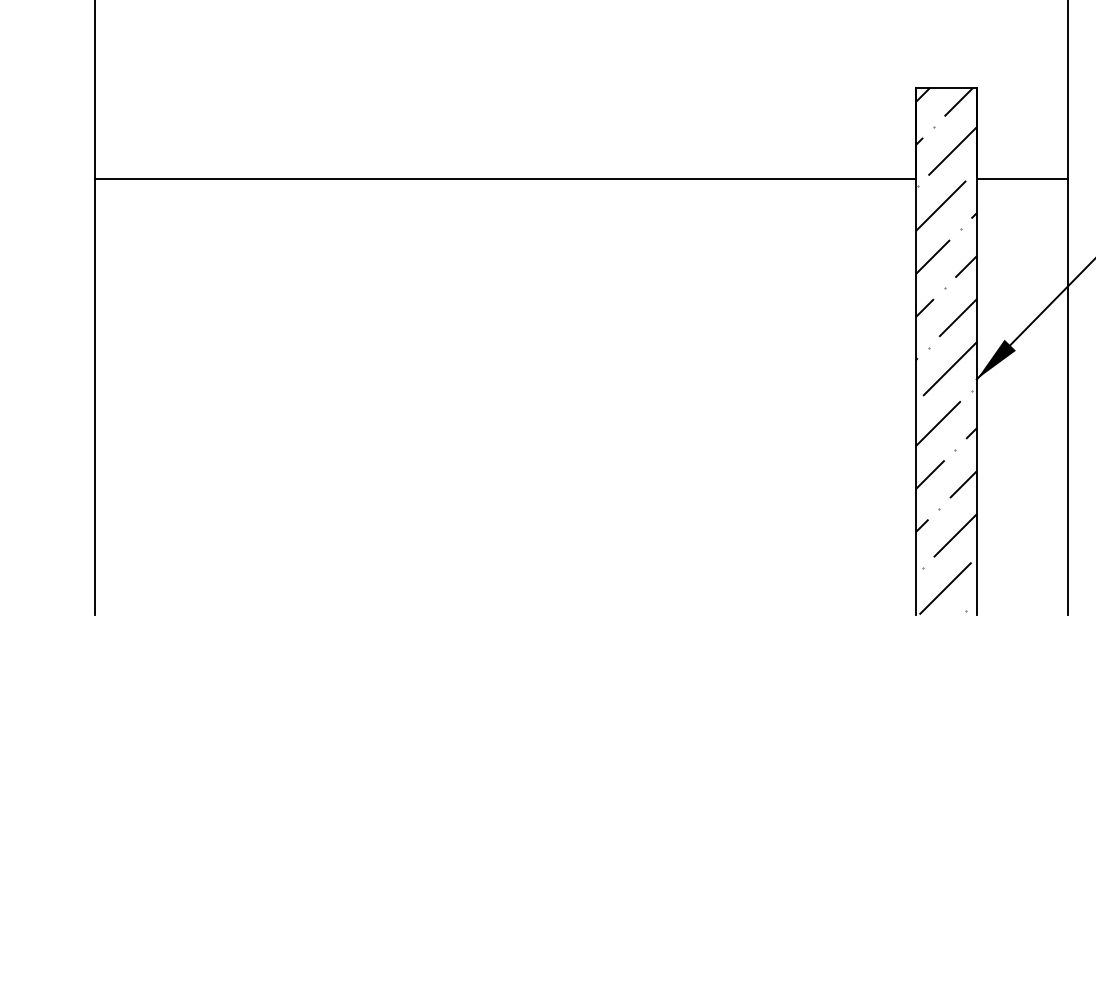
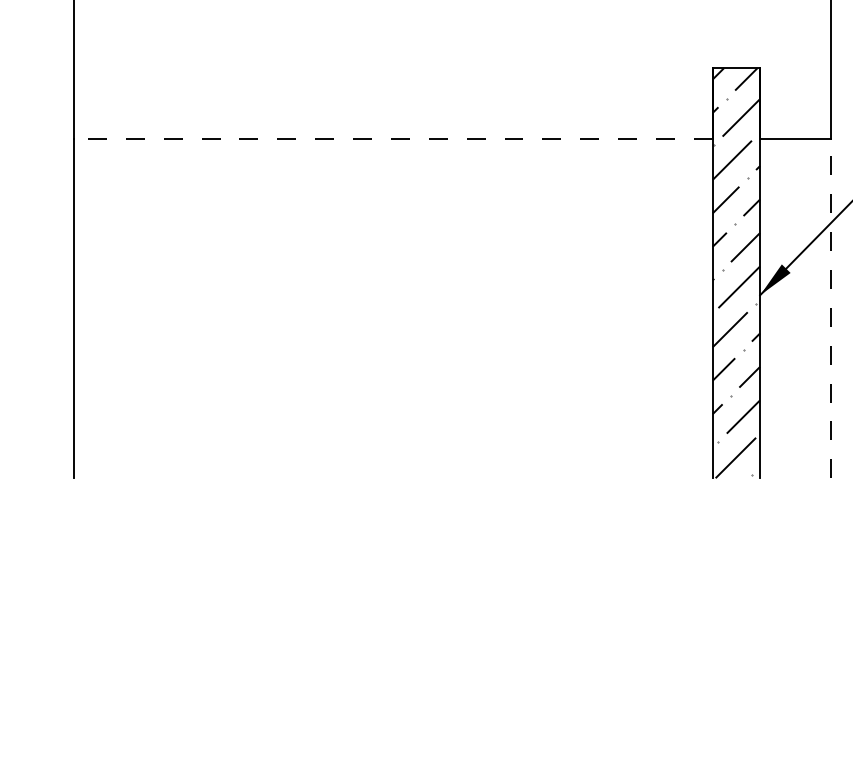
line: (505, 178) -> (393, 138), solid -> dashed
line: (1067, 396) -> (830, 308), solid -> dashed

